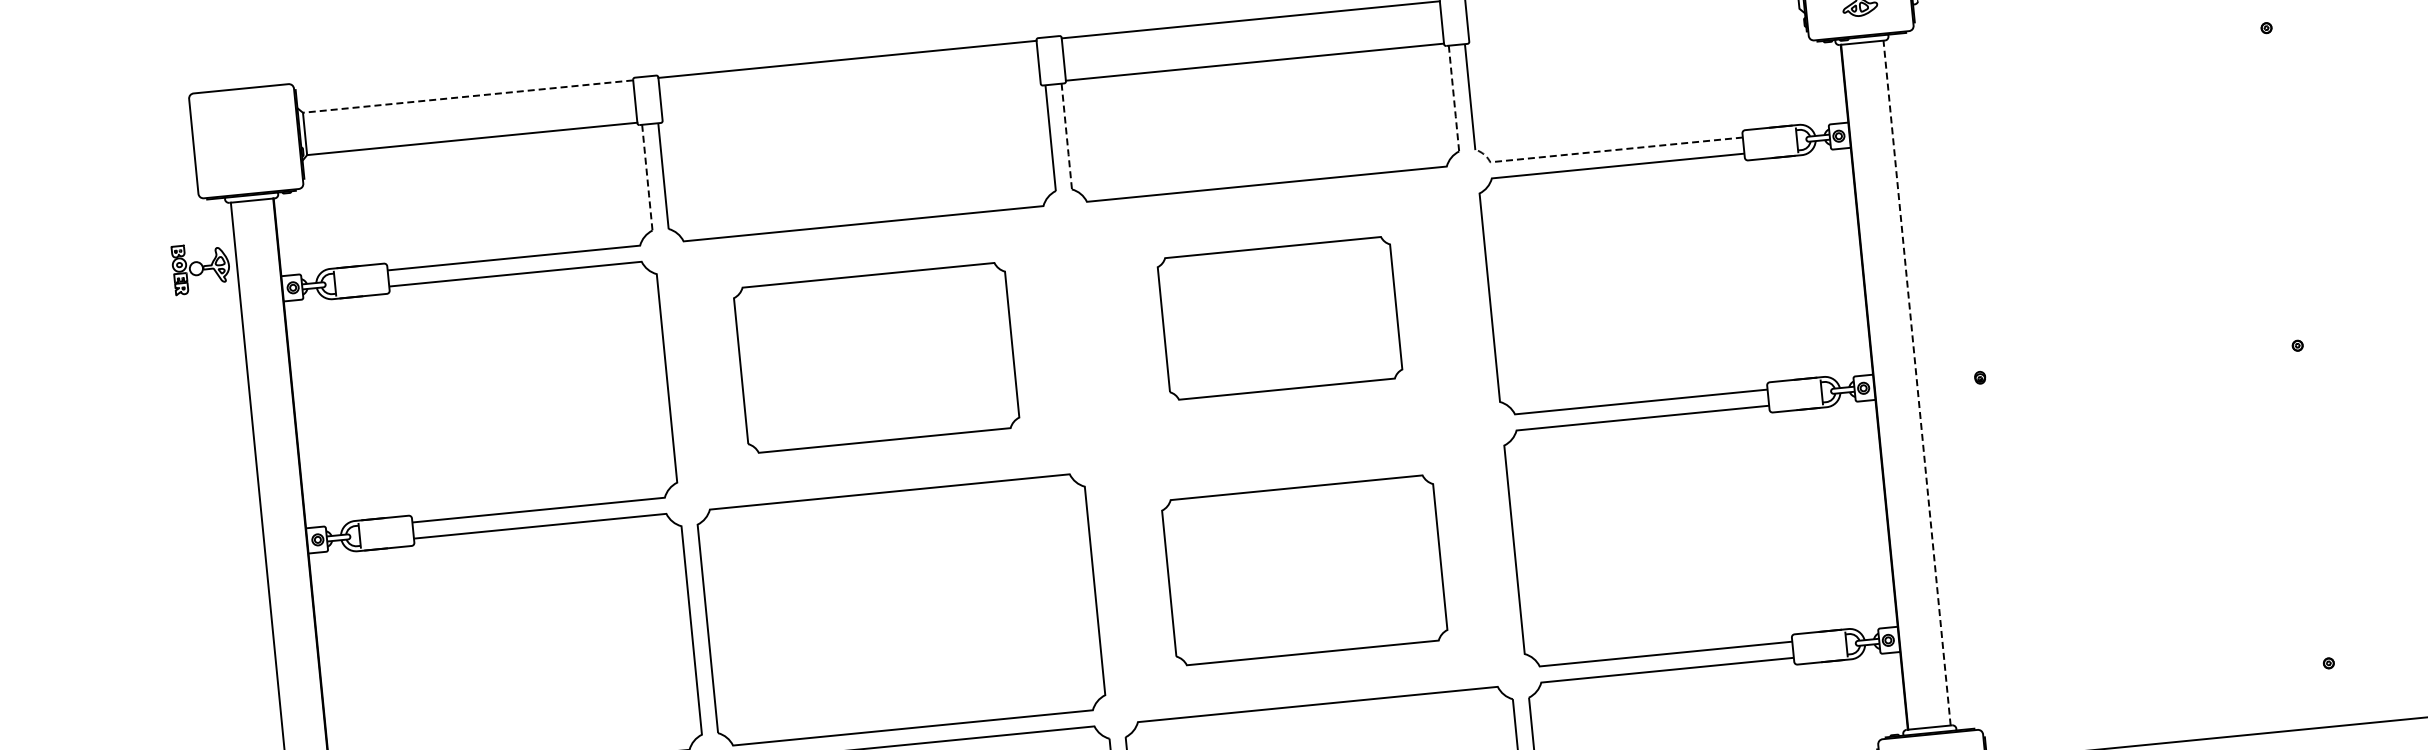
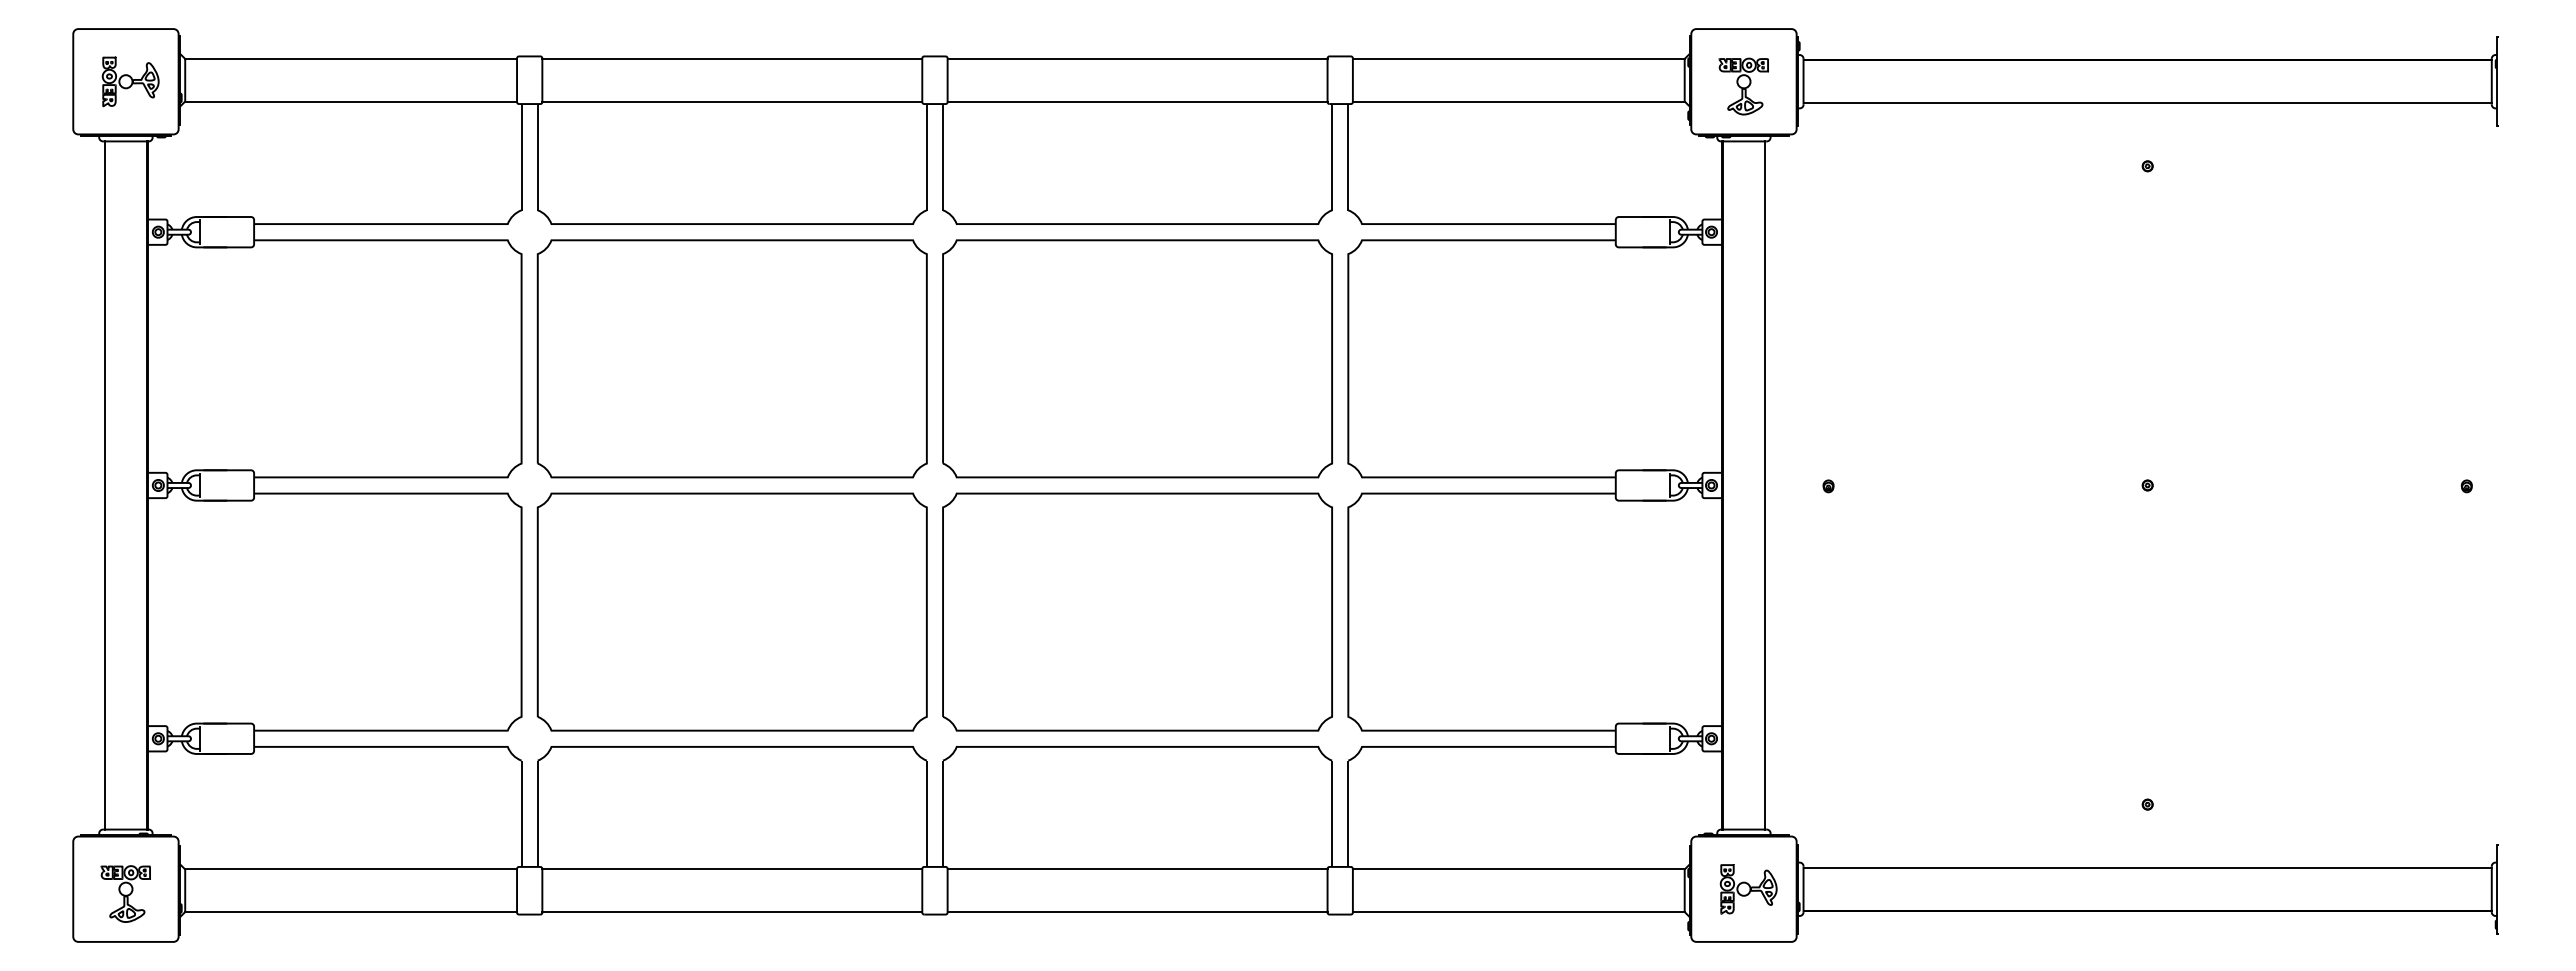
line: (1634, 25) -> (1518, 101), added
line: (468, 96) -> (351, 58), dashed -> solid
line: (1454, 99) -> (1332, 158), dashed -> solid
line: (851, 101) -> (732, 101), added
line: (1067, 137) -> (943, 158), dashed -> solid
line: (1603, 151) -> (1475, 224), dashed -> solid
line: (647, 179) -> (521, 158), dashed -> solid
part: (200, 268) -> (130, 81), moved
part: (1279, 317) -> (1137, 358), size x1.67
part: (875, 357) -> (731, 358), size x1.43
line: (1917, 382) -> (1765, 484), dashed -> solid
part: (1304, 569) -> (1137, 611), size x1.43

